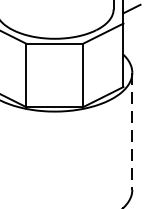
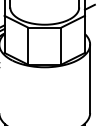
line: (132, 132) -> (90, 79), dashed -> solid

